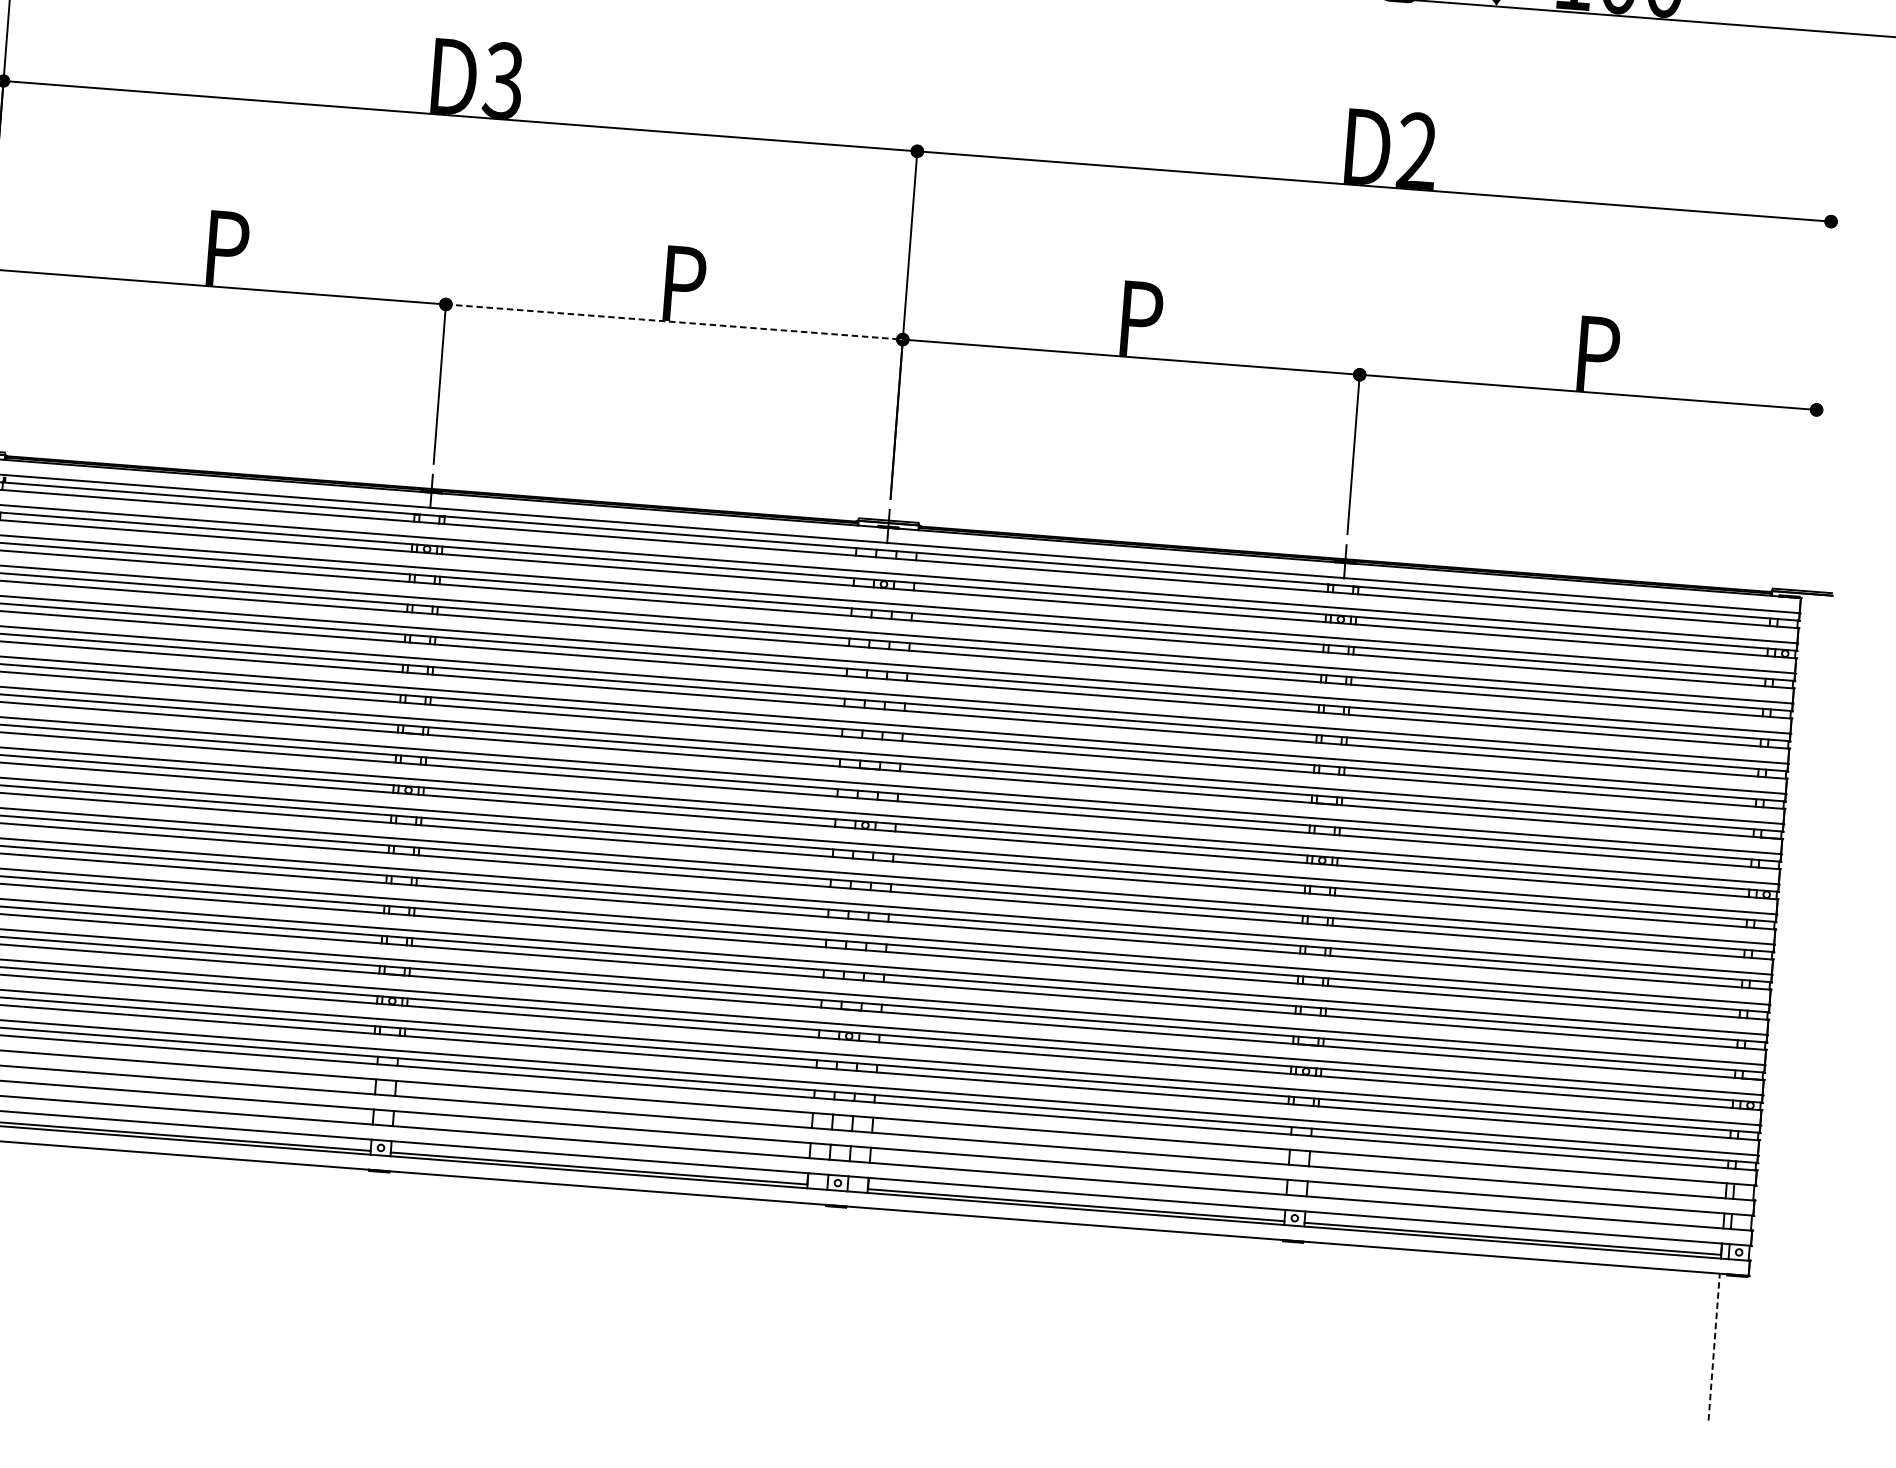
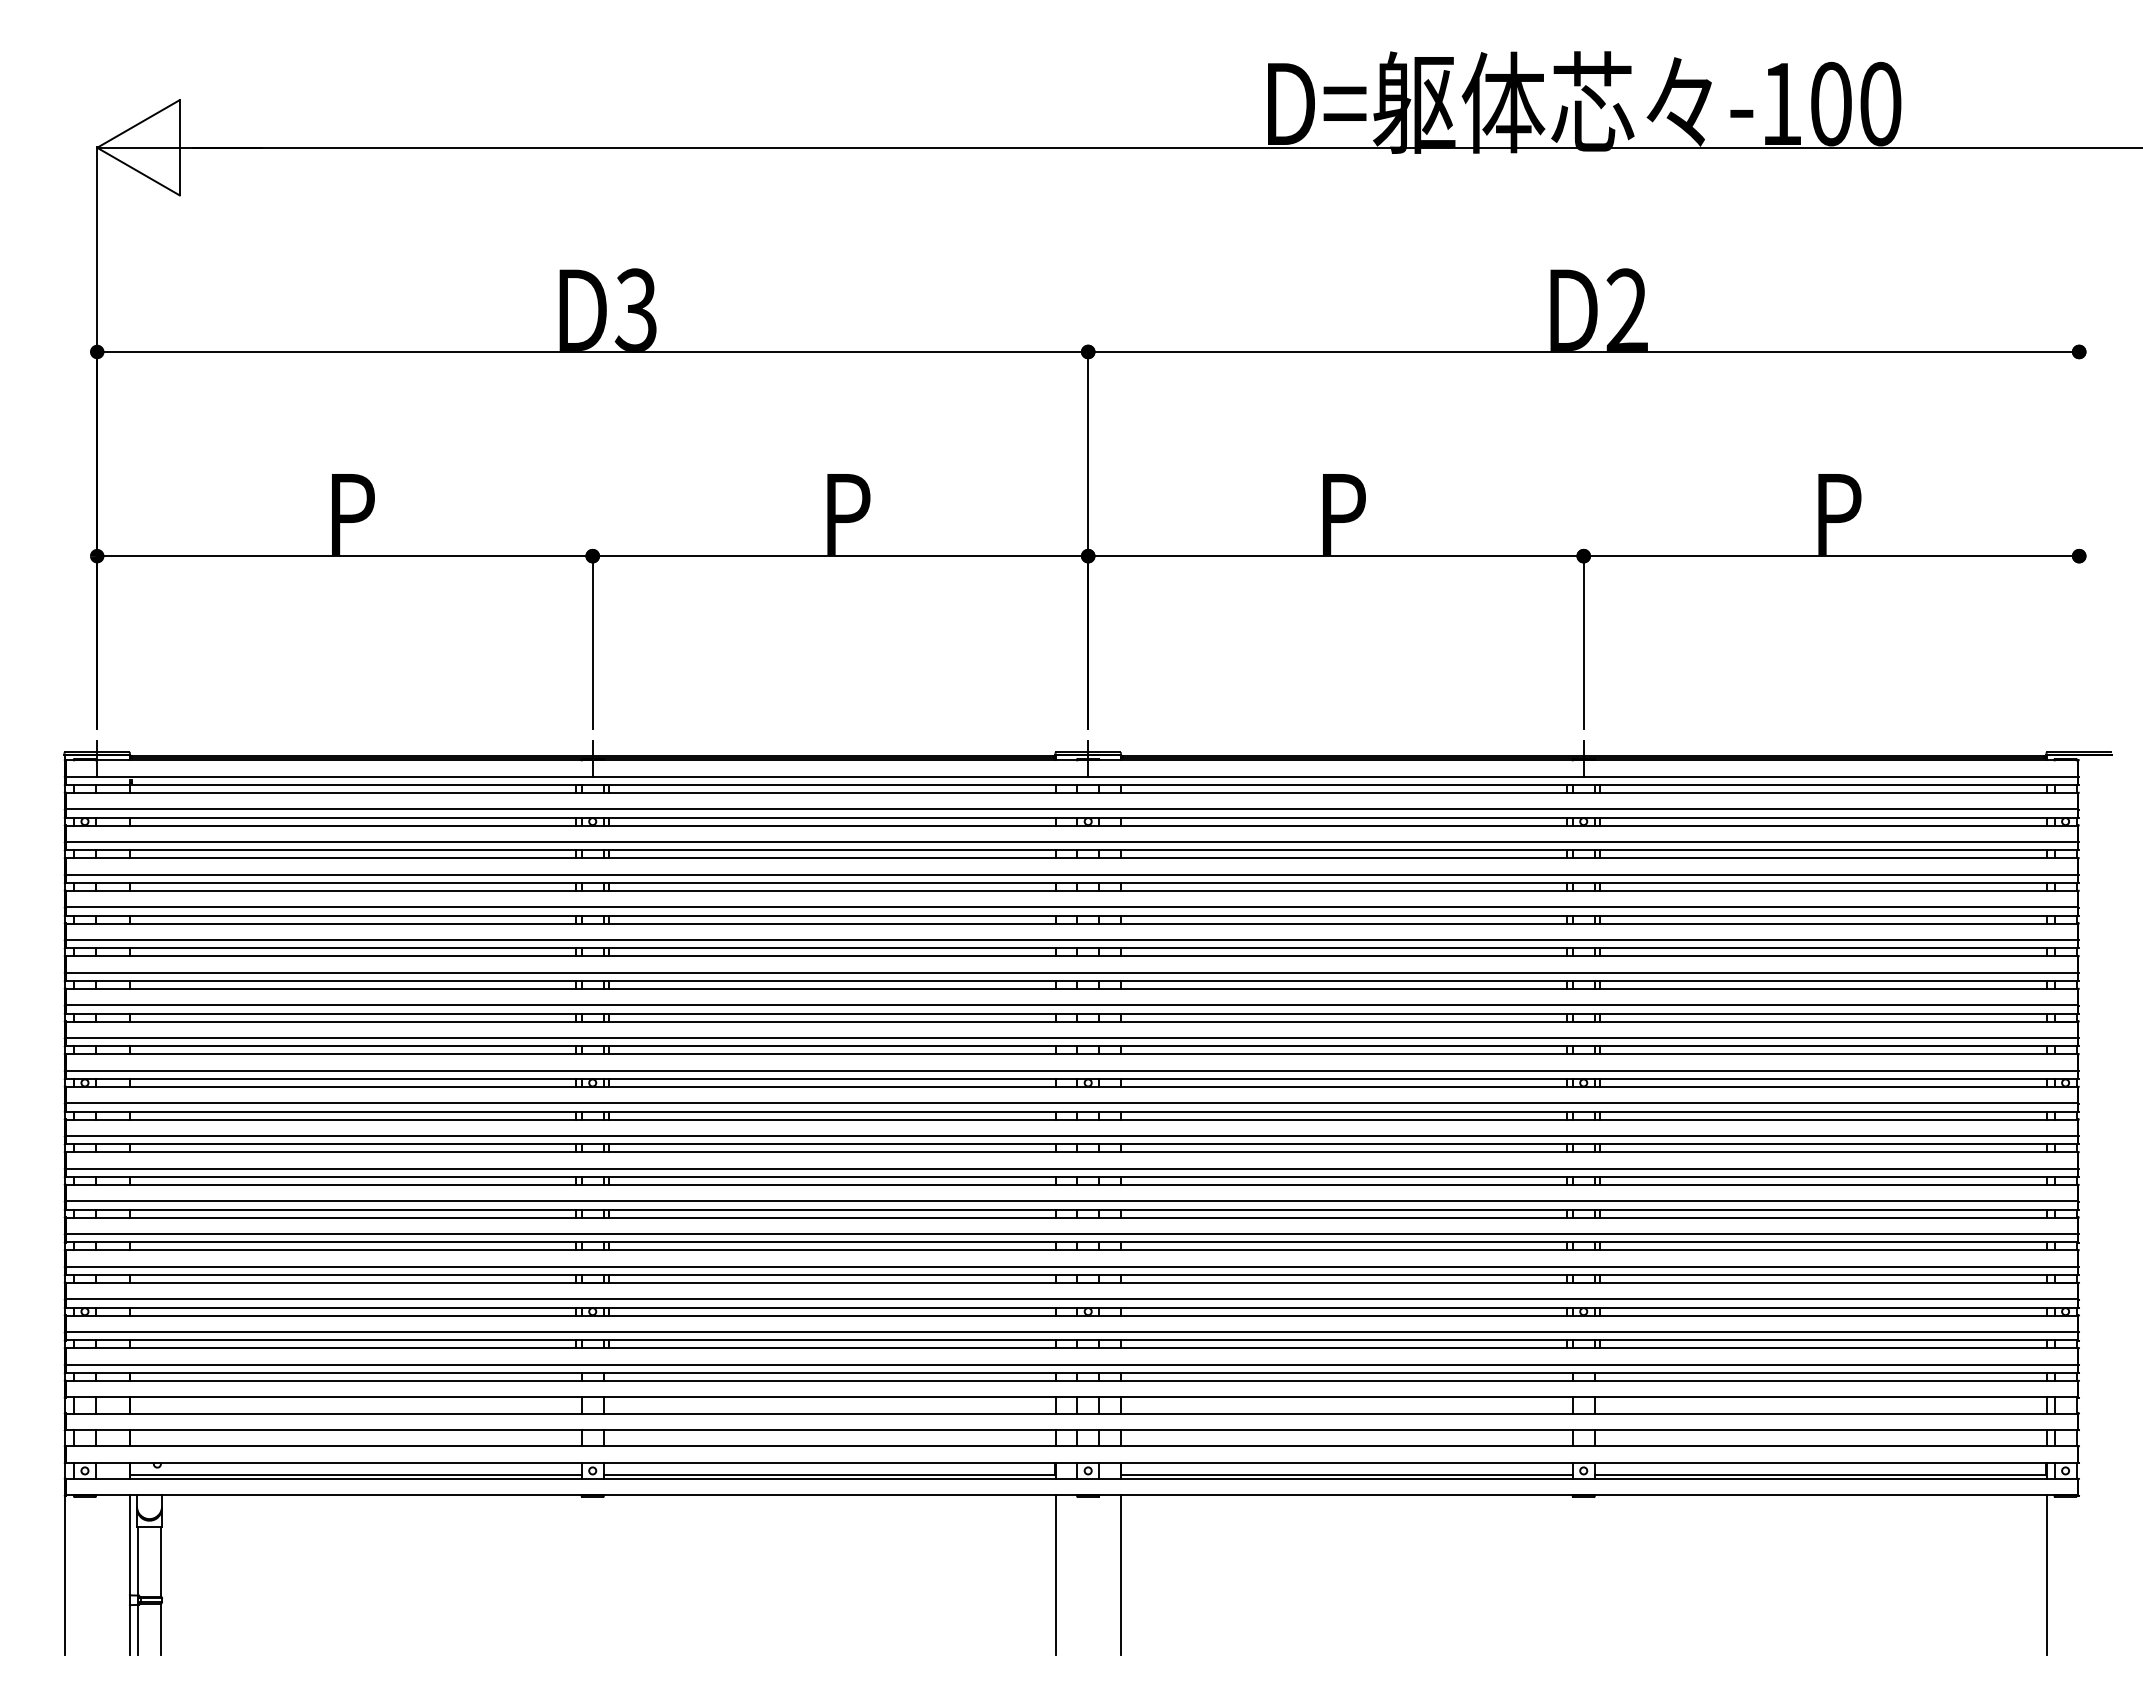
line: (674, 322) -> (840, 556), dashed -> solid
line: (800, 1276) -> (1055, 1574), added
line: (860, 1280) -> (1120, 1574), added
line: (1714, 1347) -> (2046, 1575), dashed -> solid

